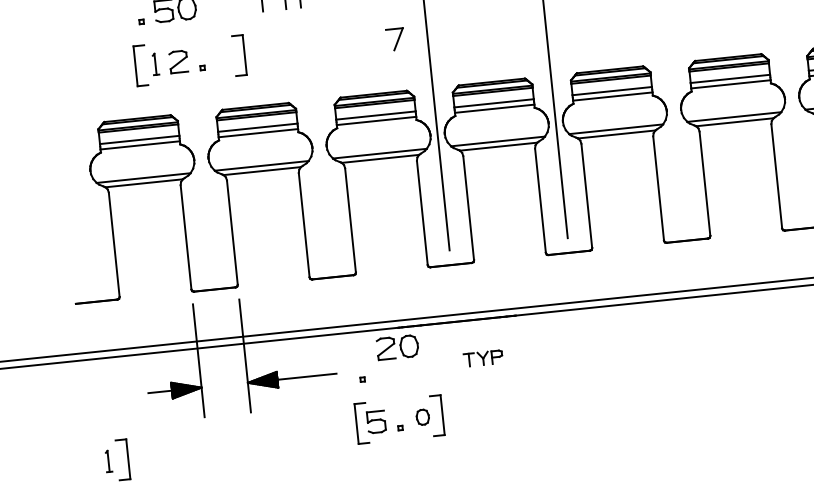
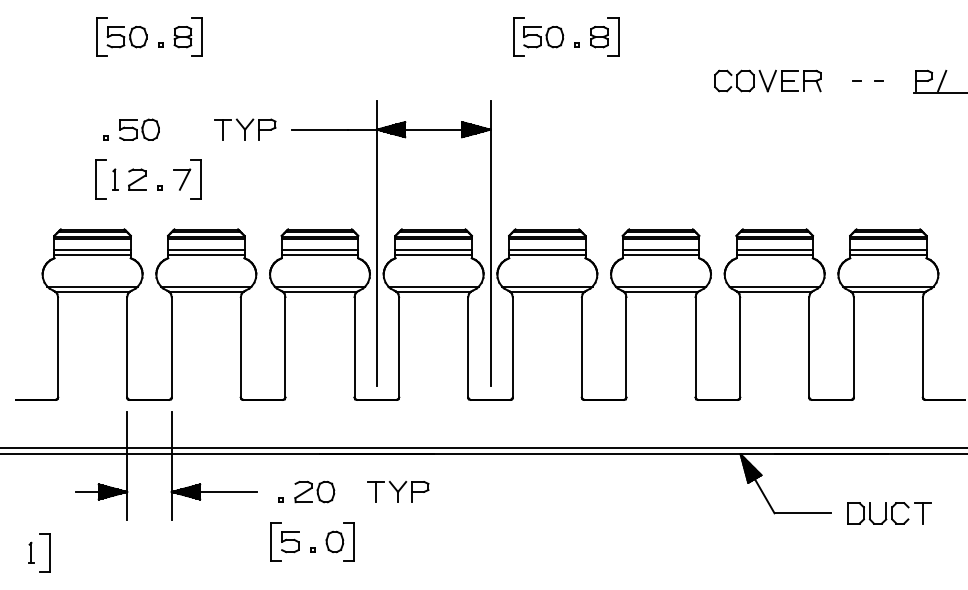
part: (395, 39) -> (182, 179), moved
part: (397, 346) -> (314, 491), moved
part: (483, 358) -> (398, 491), size x1.67
part: (422, 416) -> (334, 541), size x1.43

